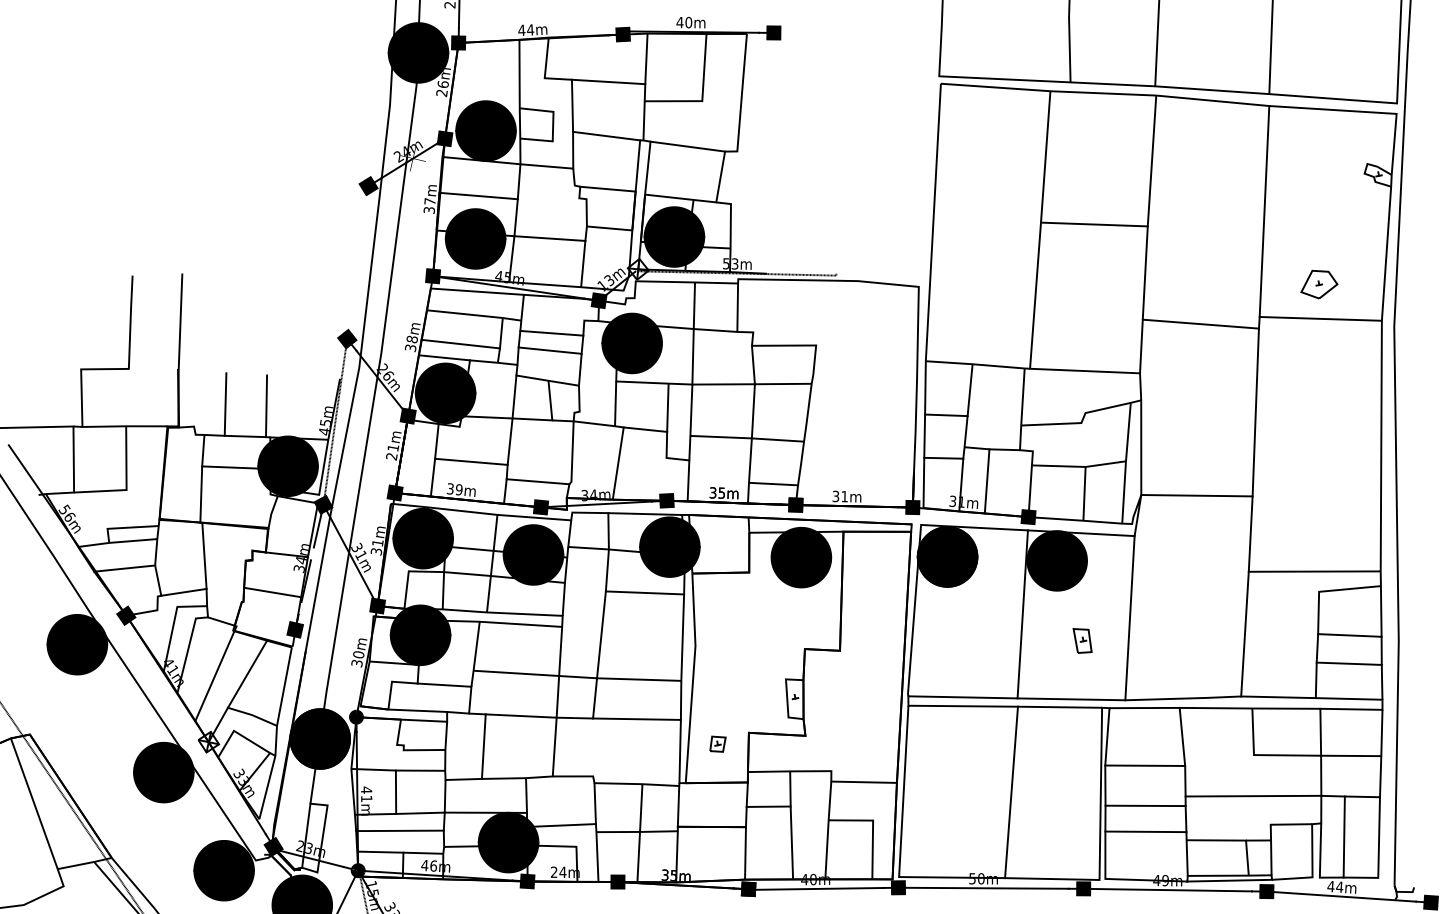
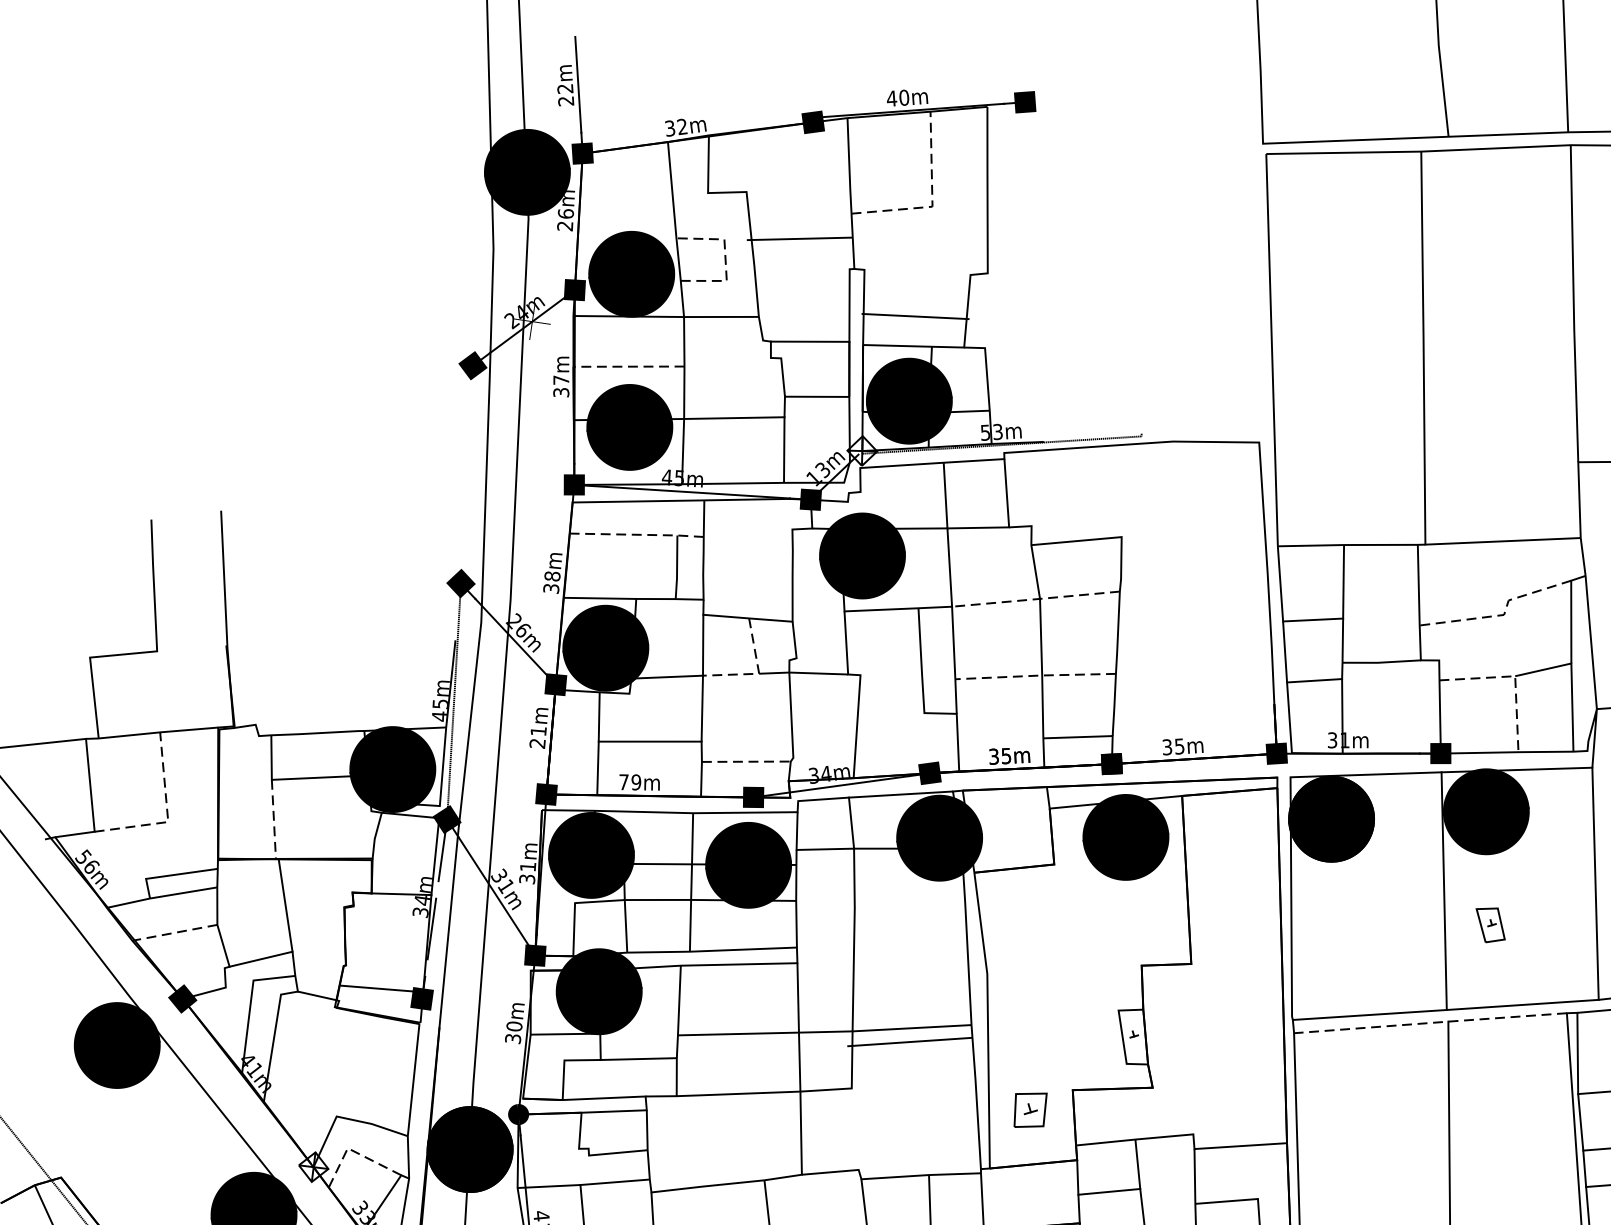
text: (526, 30) -> (676, 128), 44m -> 32m
line: (608, 81) -> (799, 238), moved
line: (702, 96) -> (932, 200), solid -> dashed
line: (553, 125) -> (725, 258), solid -> dashed
line: (606, 135) -> (801, 266), removed
line: (687, 146) -> (915, 316), moved
line: (478, 196) -> (628, 367), solid -> dashed
line: (1093, 224) -> (1497, 334), removed
line: (474, 315) -> (637, 535), solid -> dashed
line: (551, 332) -> (747, 550), removed
line: (460, 343) -> (620, 576), removed
line: (549, 350) -> (746, 575), removed
line: (751, 384) -> (1035, 599), solid -> dashed
line: (225, 404) -> (297, 689), removed
line: (266, 406) -> (355, 687), removed
line: (552, 420) -> (759, 673), solid -> dashed
line: (1080, 423) -> (1502, 615), solid -> dashed
line: (645, 429) -> (891, 675), removed
line: (747, 438) -> (1036, 676), solid -> dashed
line: (1085, 466) -> (1514, 675), solid -> dashed
line: (538, 481) -> (746, 761), solid -> dashed
line: (986, 481) -> (1377, 708), removed
line: (126, 485) -> (167, 815), solid -> dashed
text: (450, 488) -> (623, 781), 39m -> 79m
line: (201, 494) -> (274, 819), solid -> dashed
text: (844, 496) -> (1179, 746), 31m -> 35m
line: (124, 568) -> (174, 932), solid -> dashed
line: (272, 592) -> (381, 988), moved
line: (644, 592) -> (909, 905), removed
part: (1082, 640) -> (1490, 924), moved
line: (247, 673) -> (360, 1065), removed
line: (214, 675) -> (313, 1072), removed
line: (1006, 706) -> (1432, 1022), solid -> dashed
line: (636, 718) -> (909, 1041), moved
line: (238, 733) -> (354, 1151), solid -> dashed
part: (717, 743) -> (1029, 1108), size x1.6
line: (483, 746) -> (700, 1140), removed

